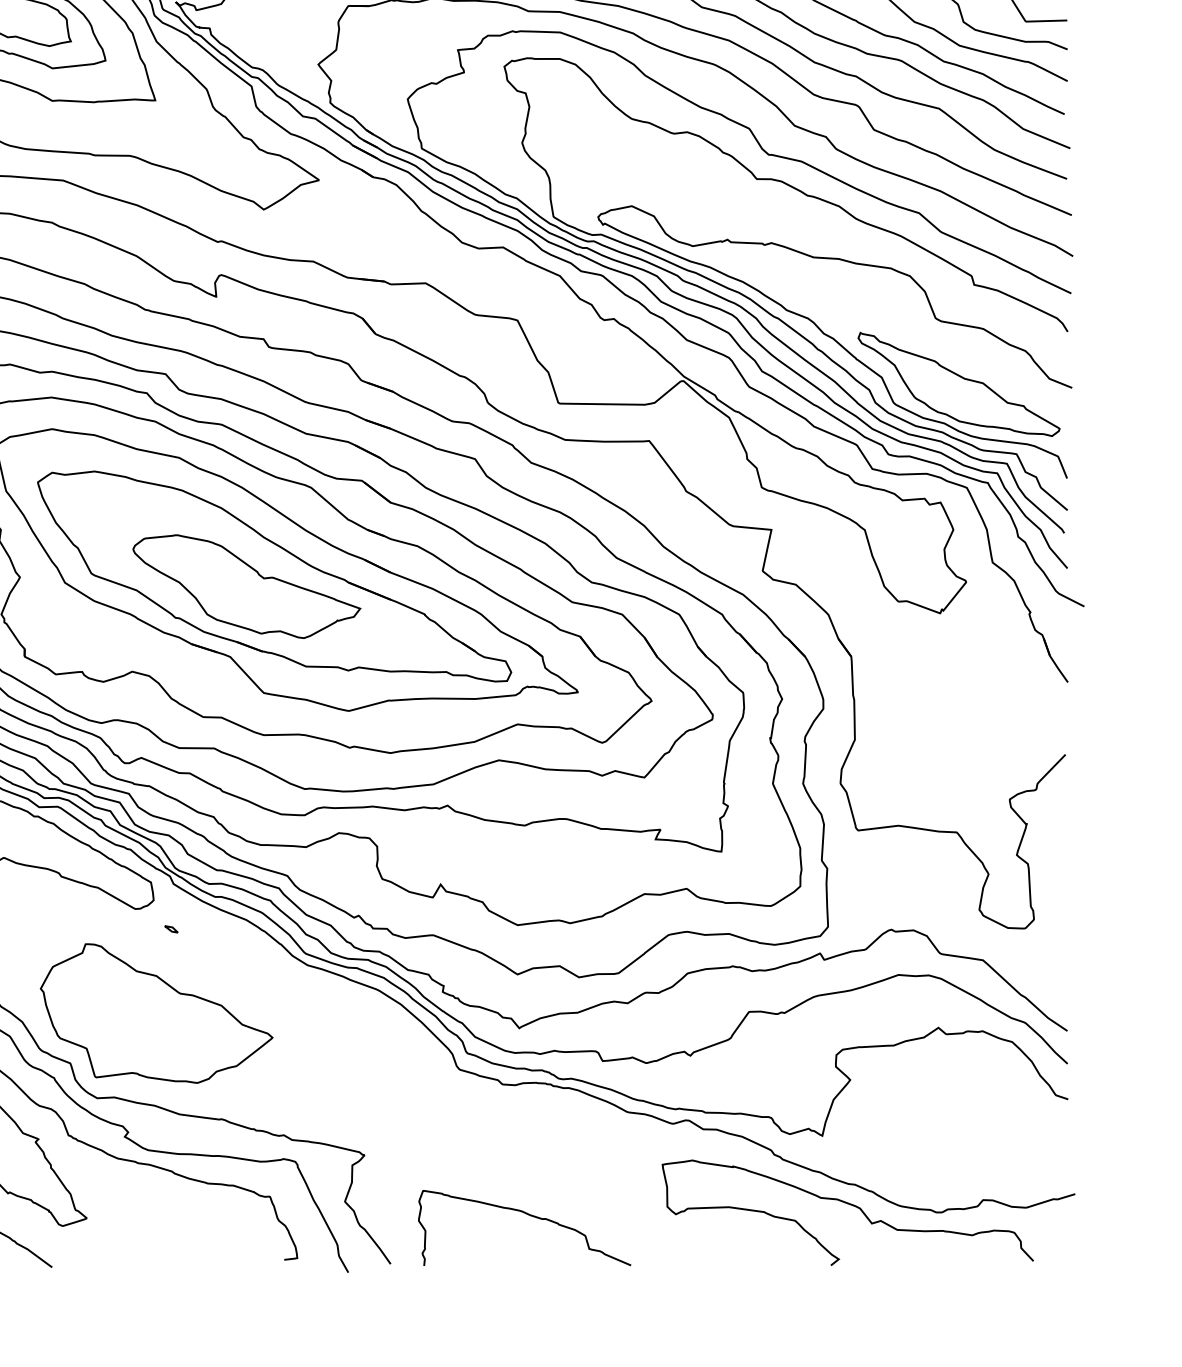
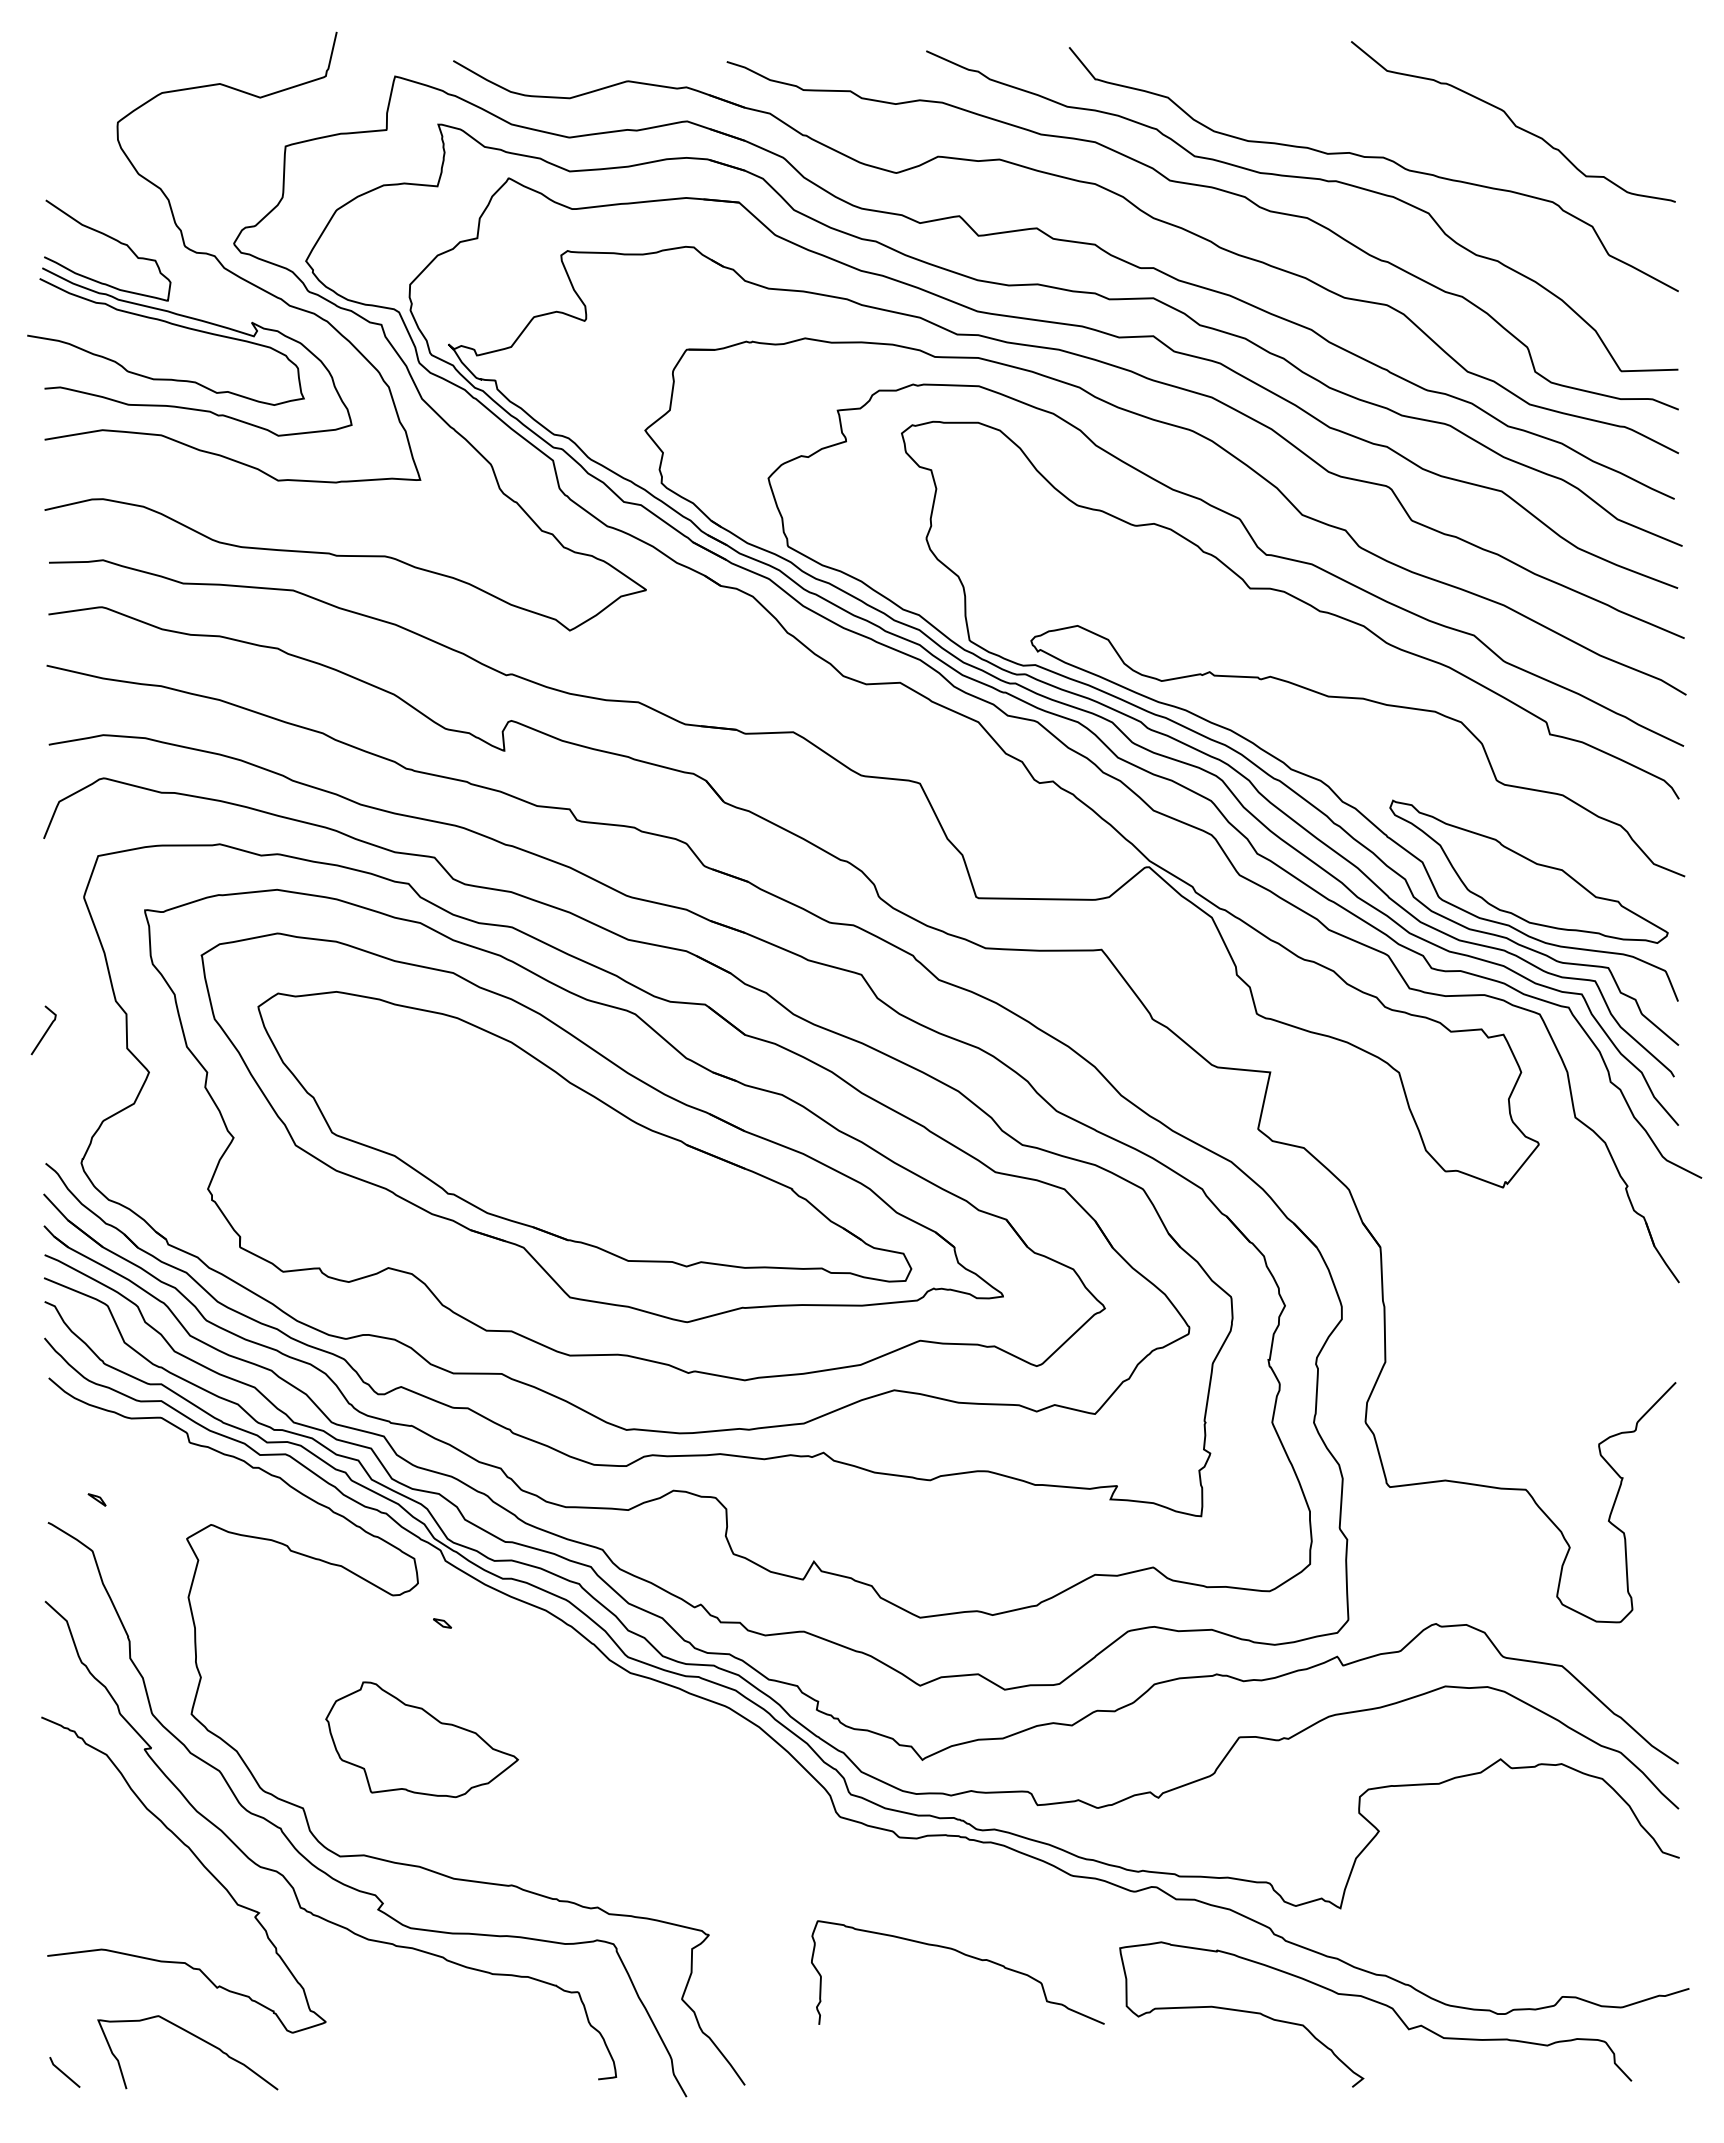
part: (246, 586) -> (546, 1150), removed
part: (156, 1013) -> (421, 1739), size x0.6
curve: (530, 1216) -> (966, 1956), moved

